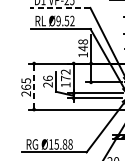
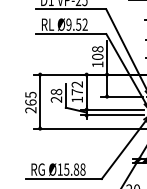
line: (59, 8) -> (70, 9), dashed -> solid
text: (82, 48) -> (97, 56), 148 -> 108
text: (48, 77) -> (56, 91), 26 -> 28
line: (34, 86) -> (40, 101), dashed -> solid

